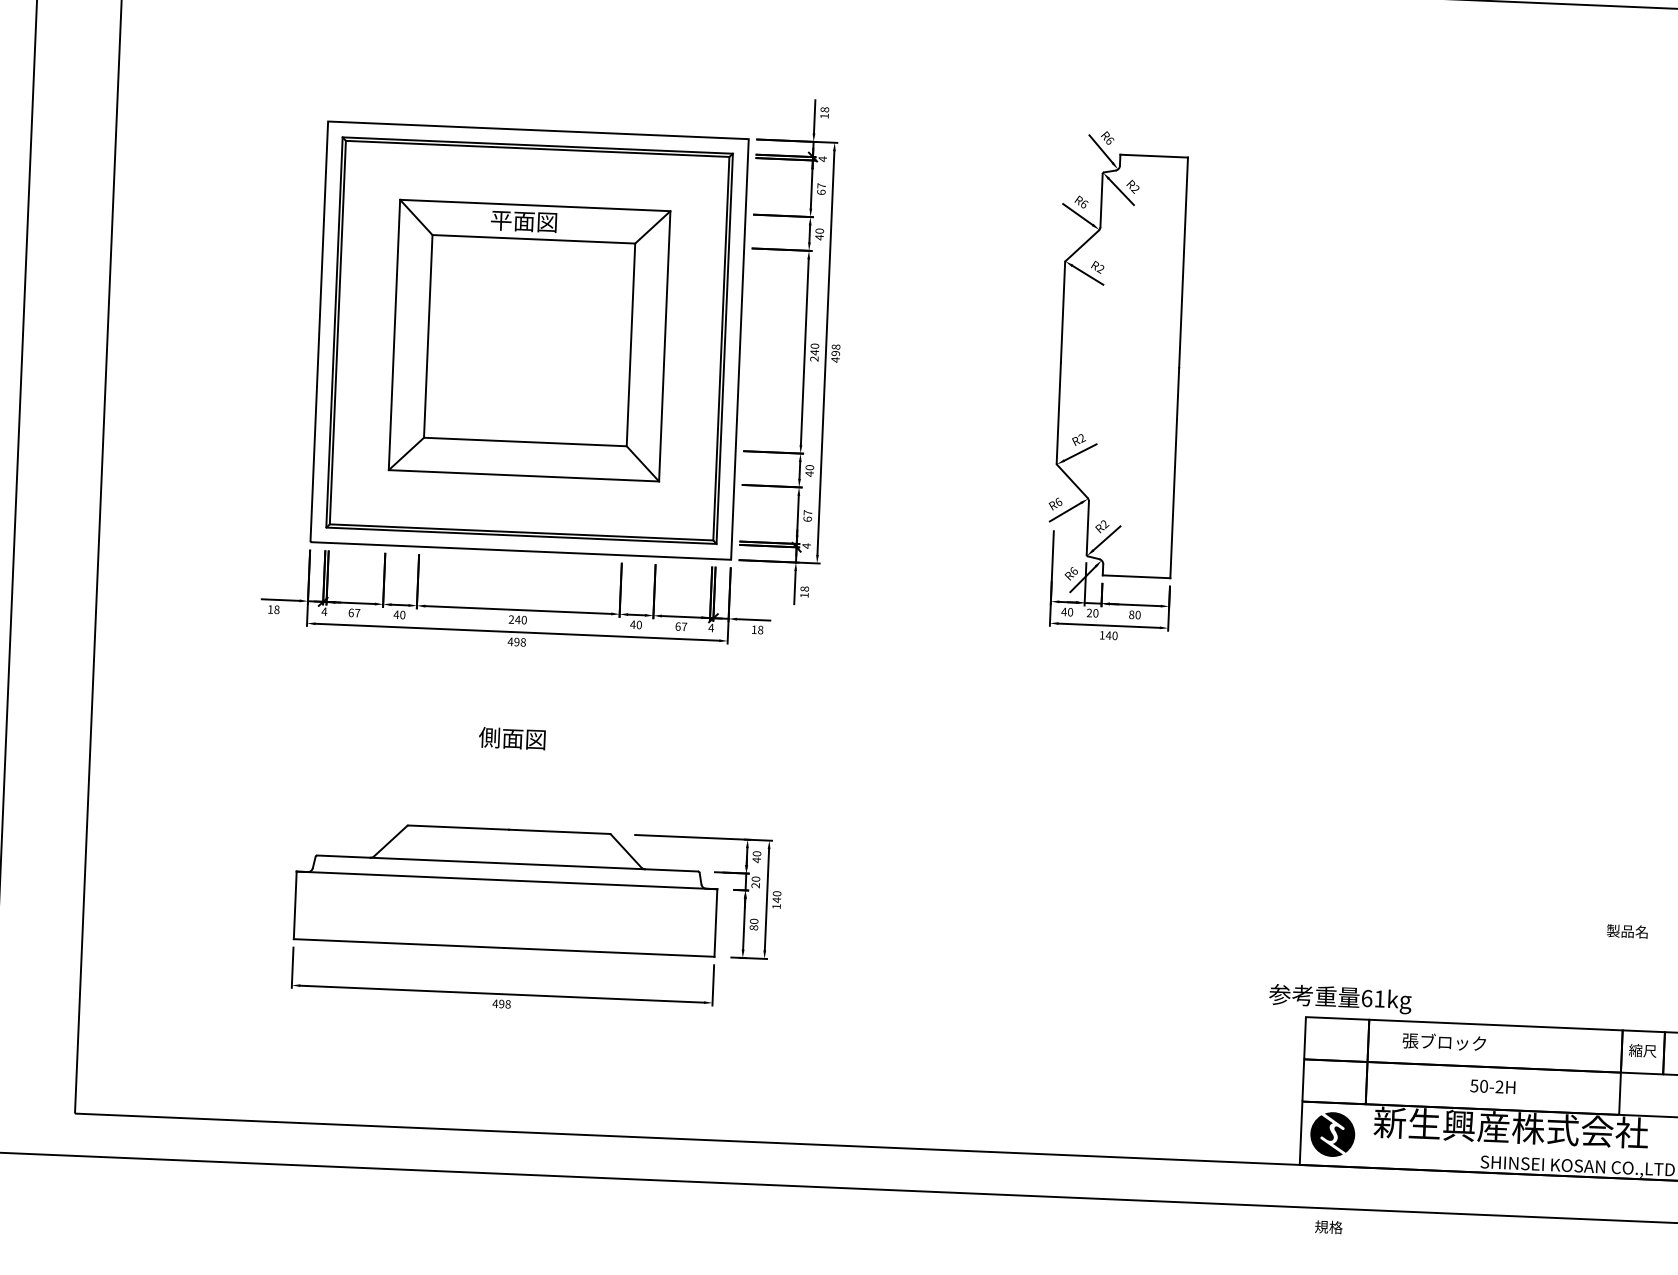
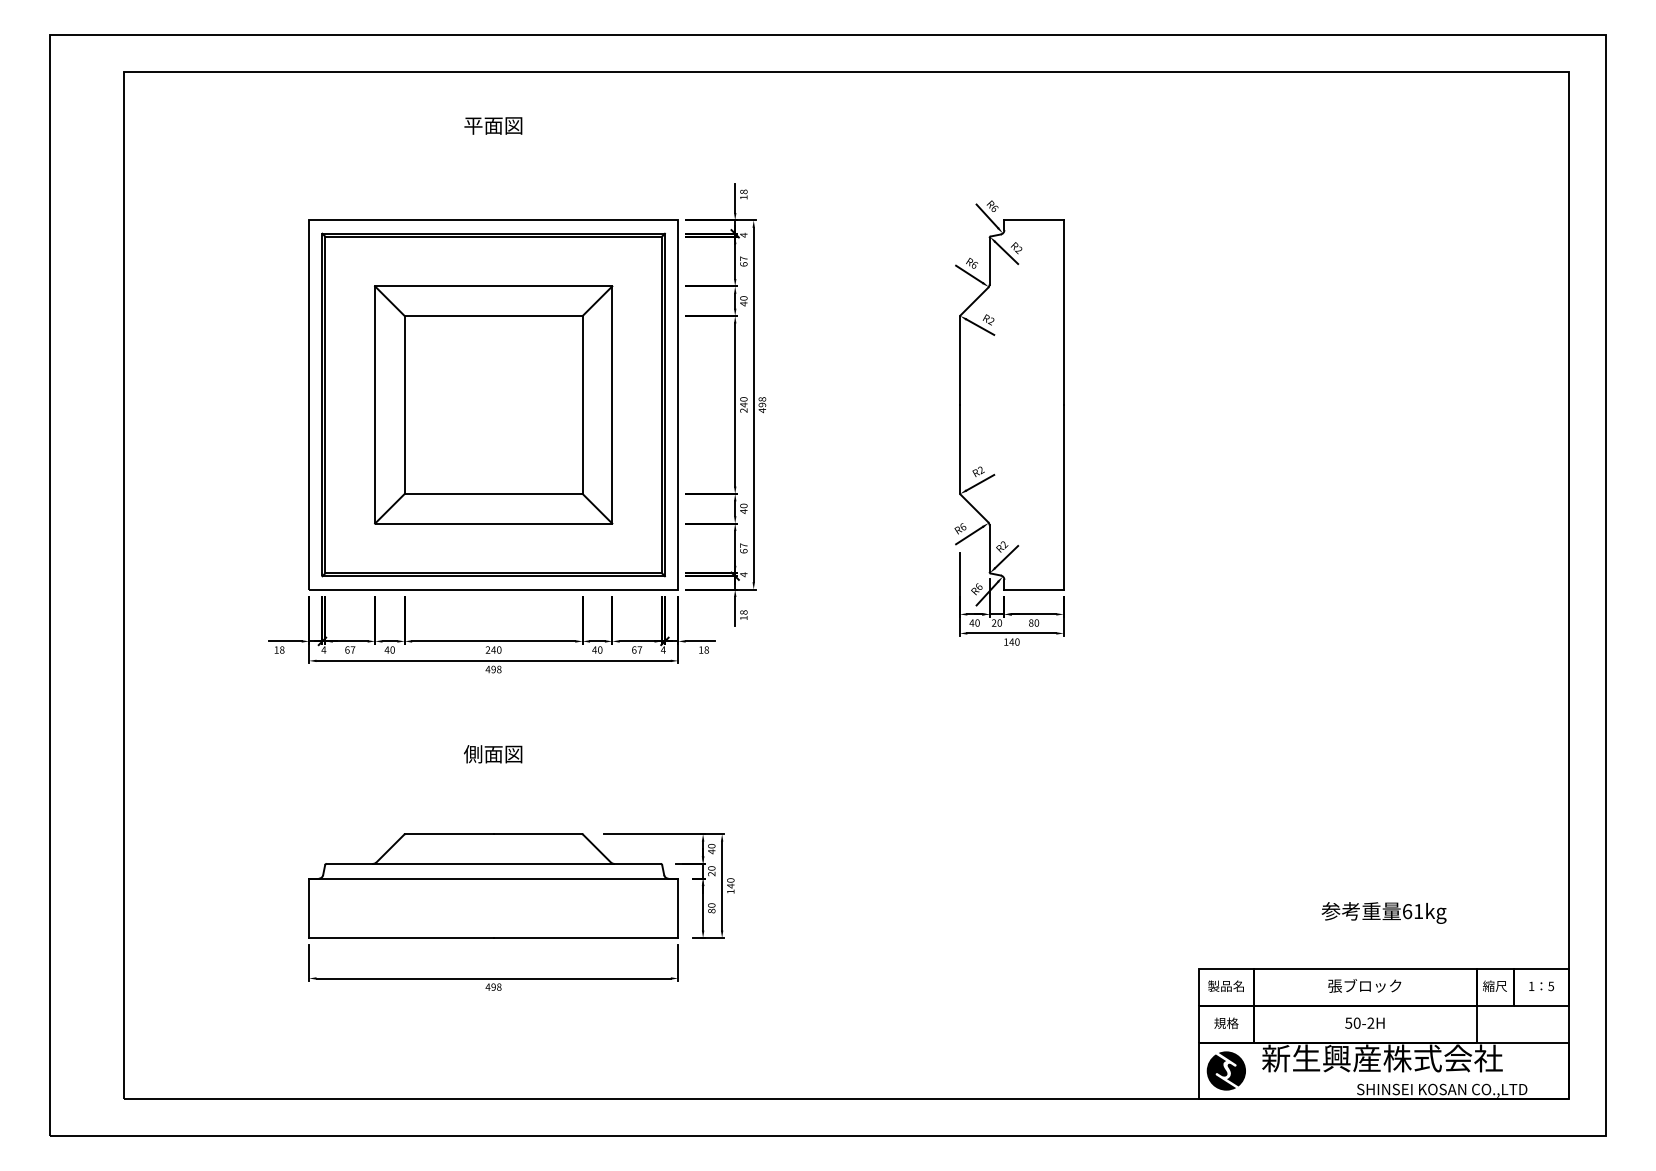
text: (524, 221) -> (493, 125), moved
text: (1626, 930) -> (1225, 985), moved
text: (1339, 998) -> (1383, 912), moved
text: (1444, 1041) -> (1364, 985), moved
text: (1329, 1226) -> (1226, 1022), moved

